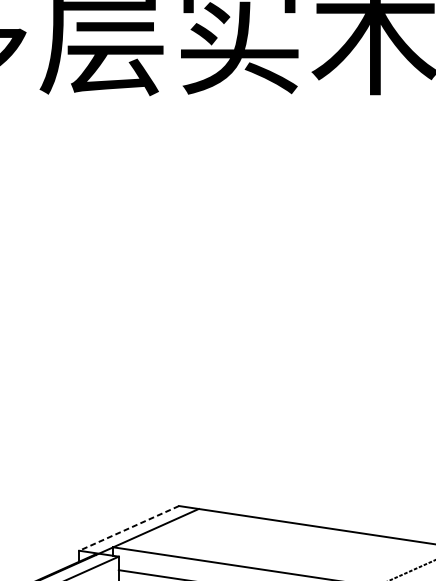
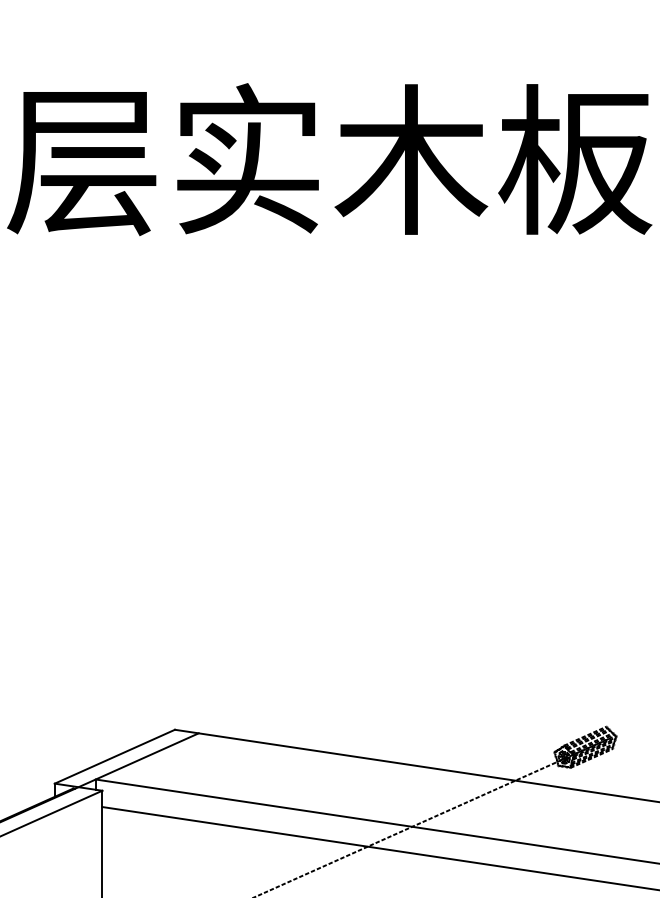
line: (128, 528) -> (114, 756), dashed -> solid

